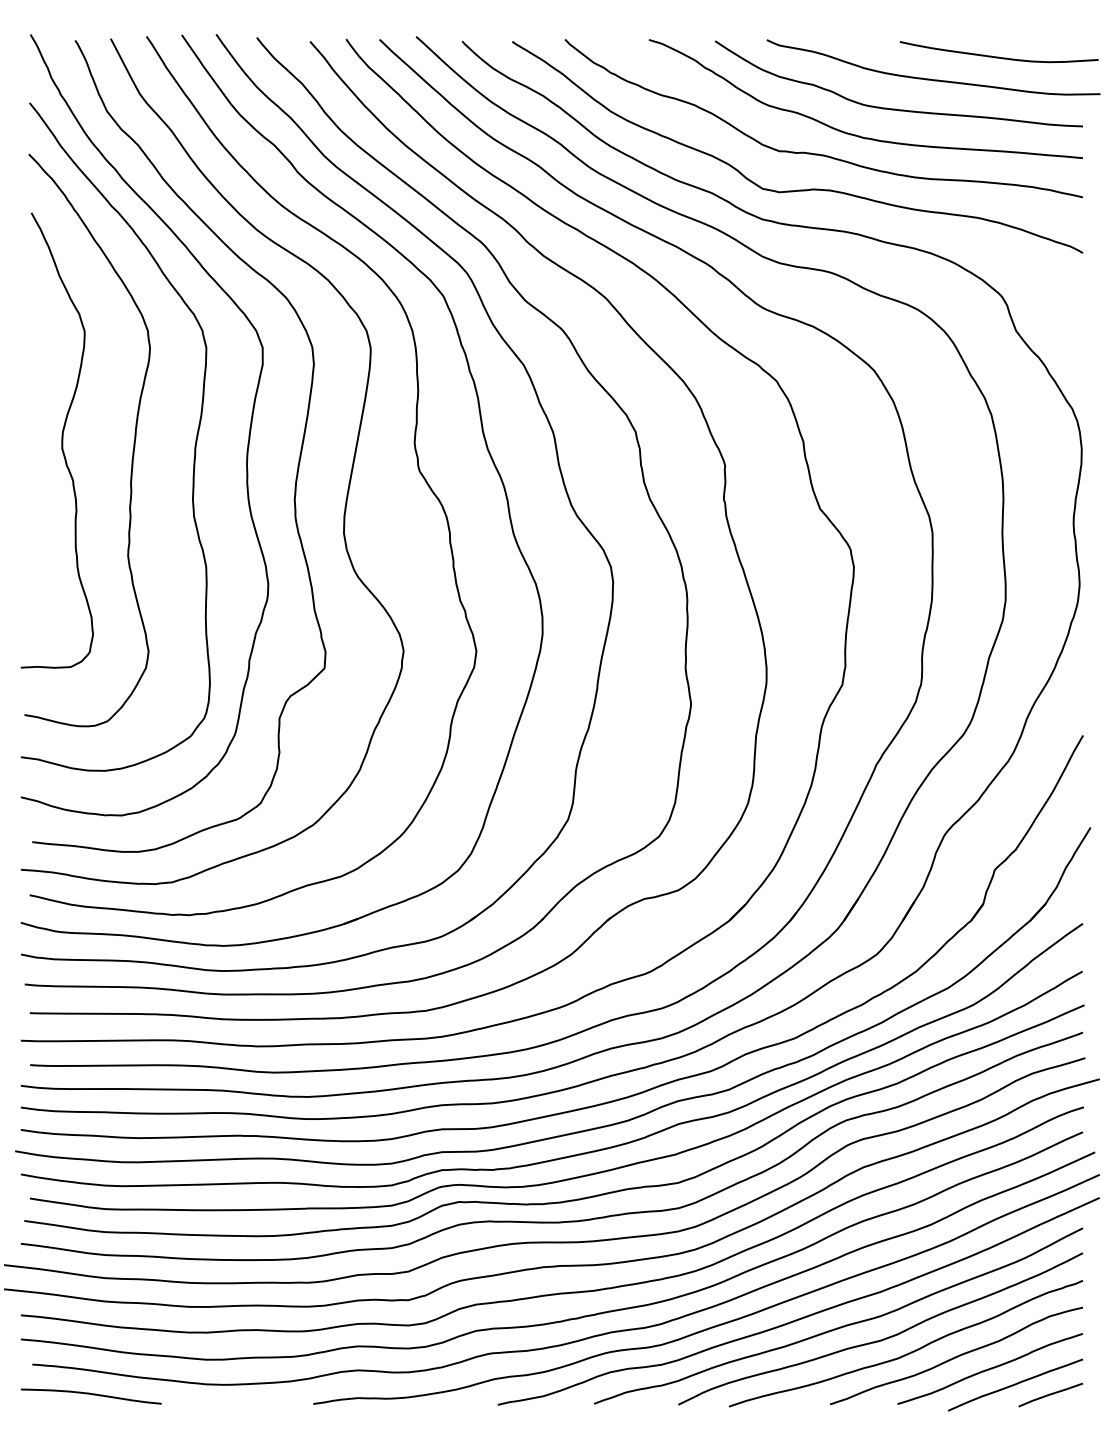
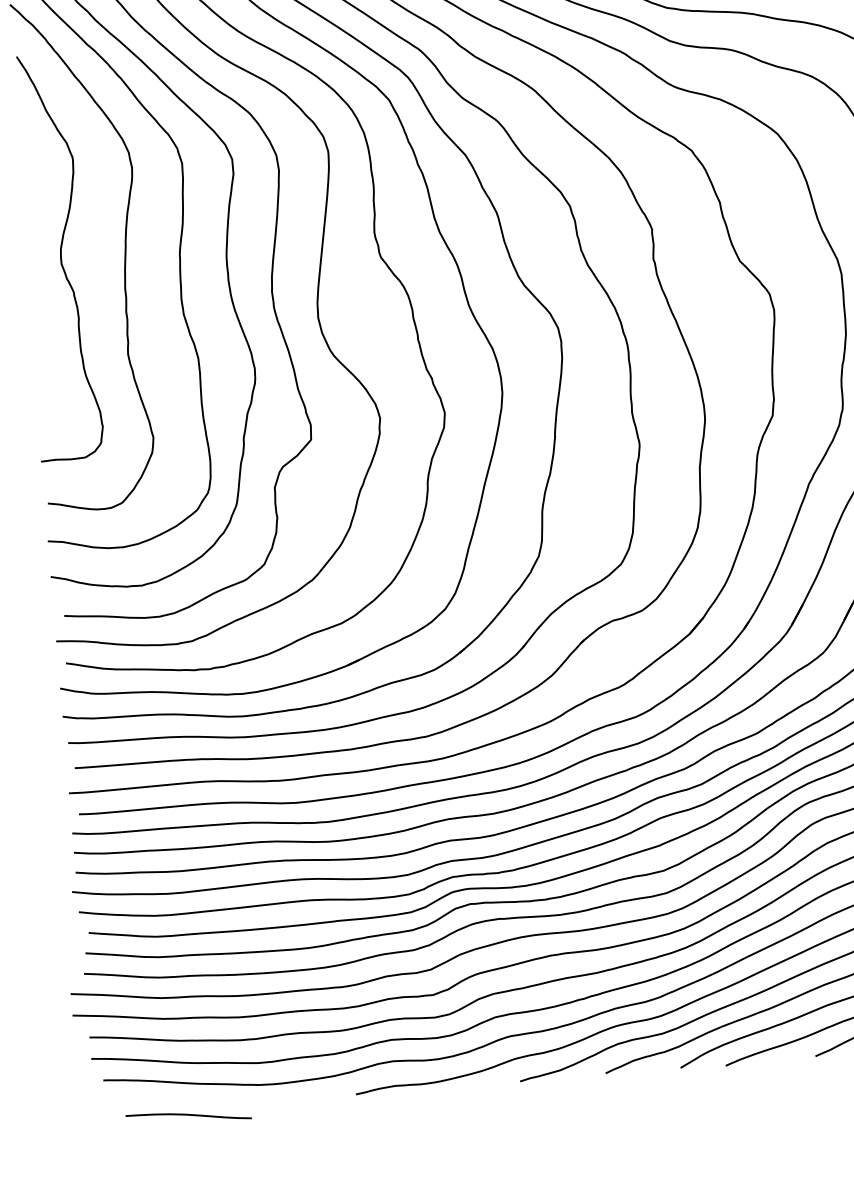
curve: (90, 1394) -> (187, 1115), moved

